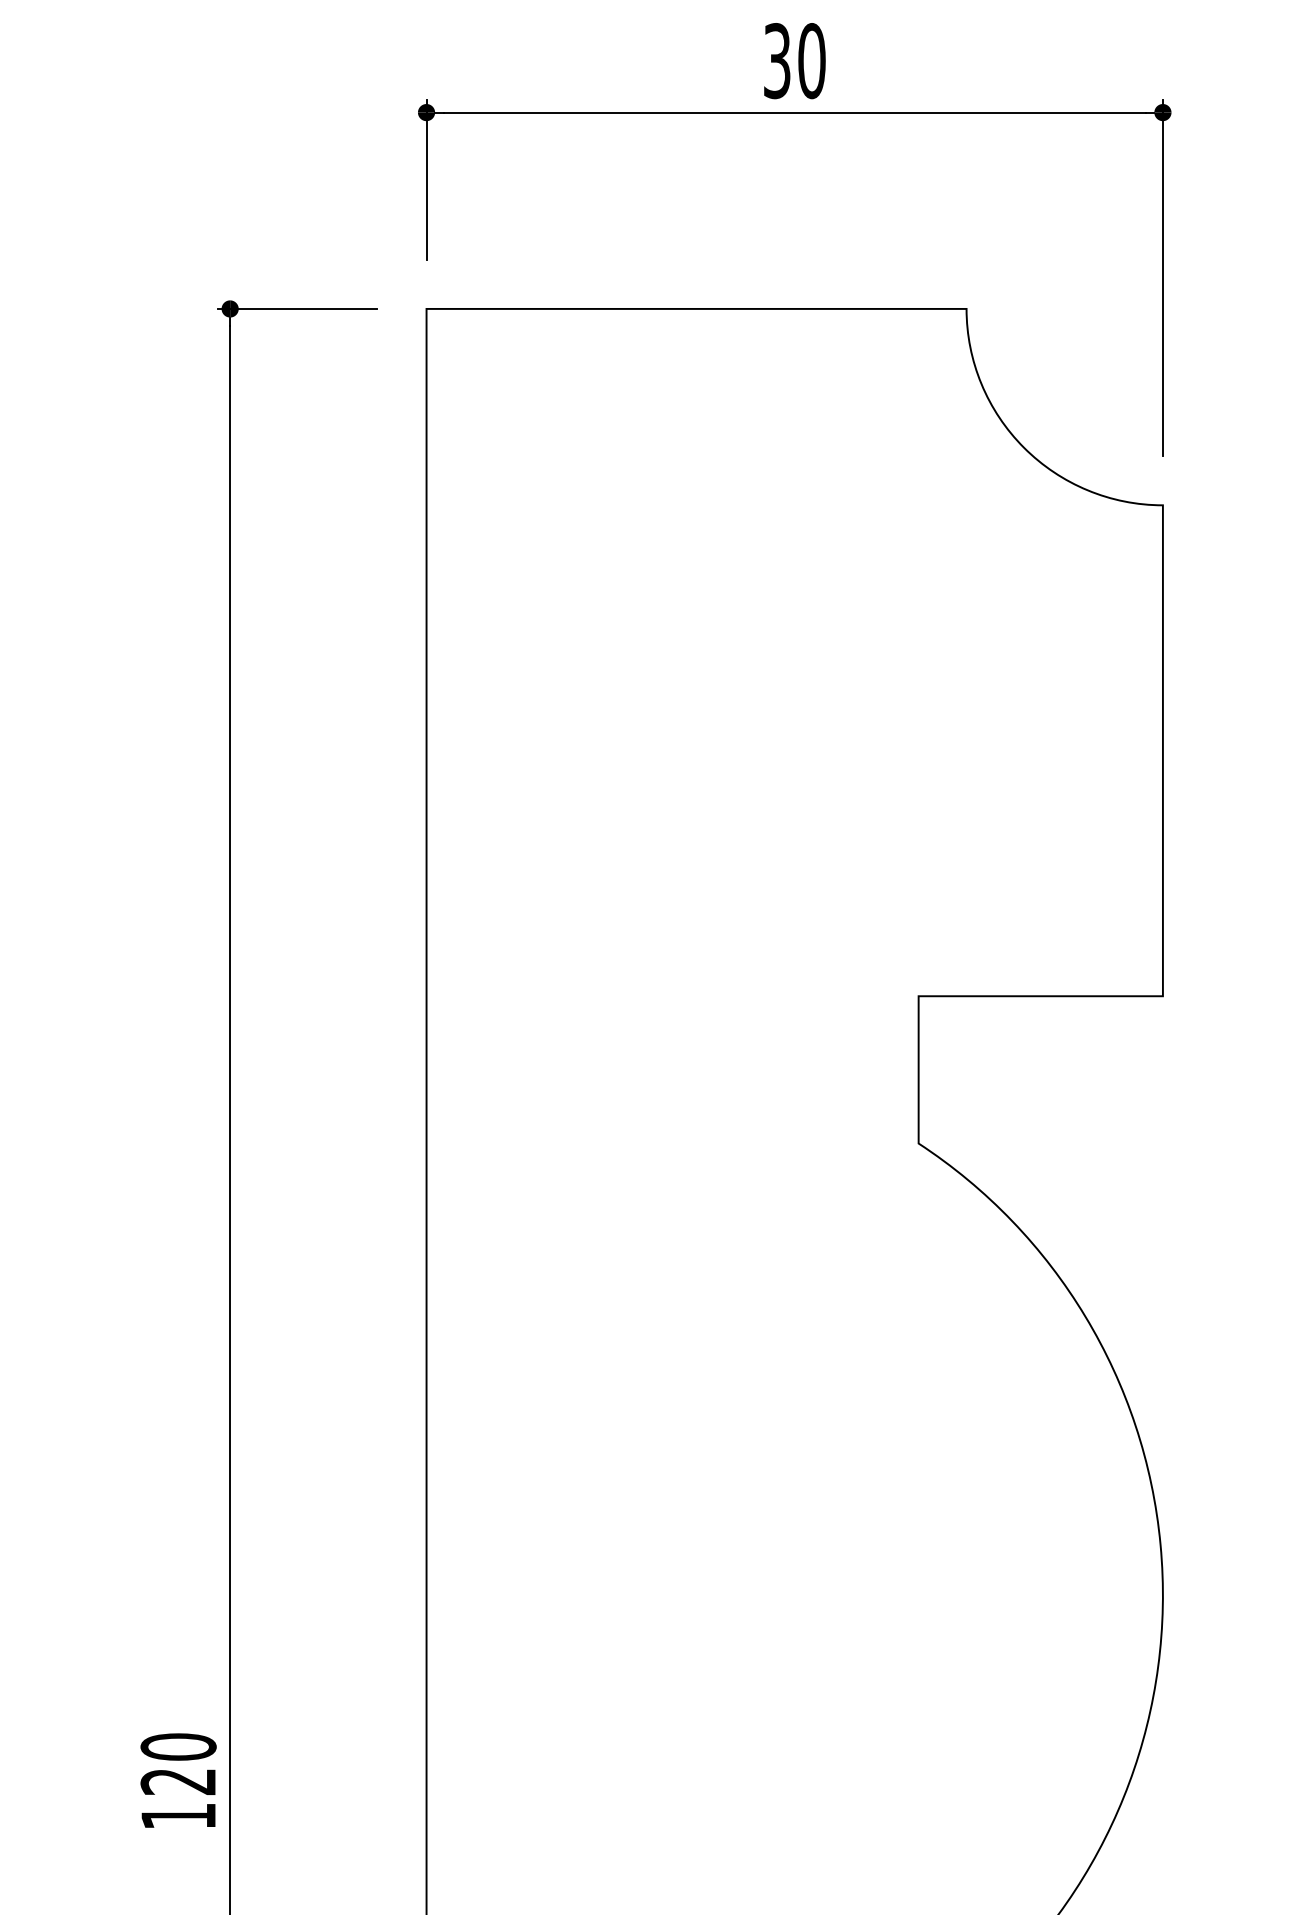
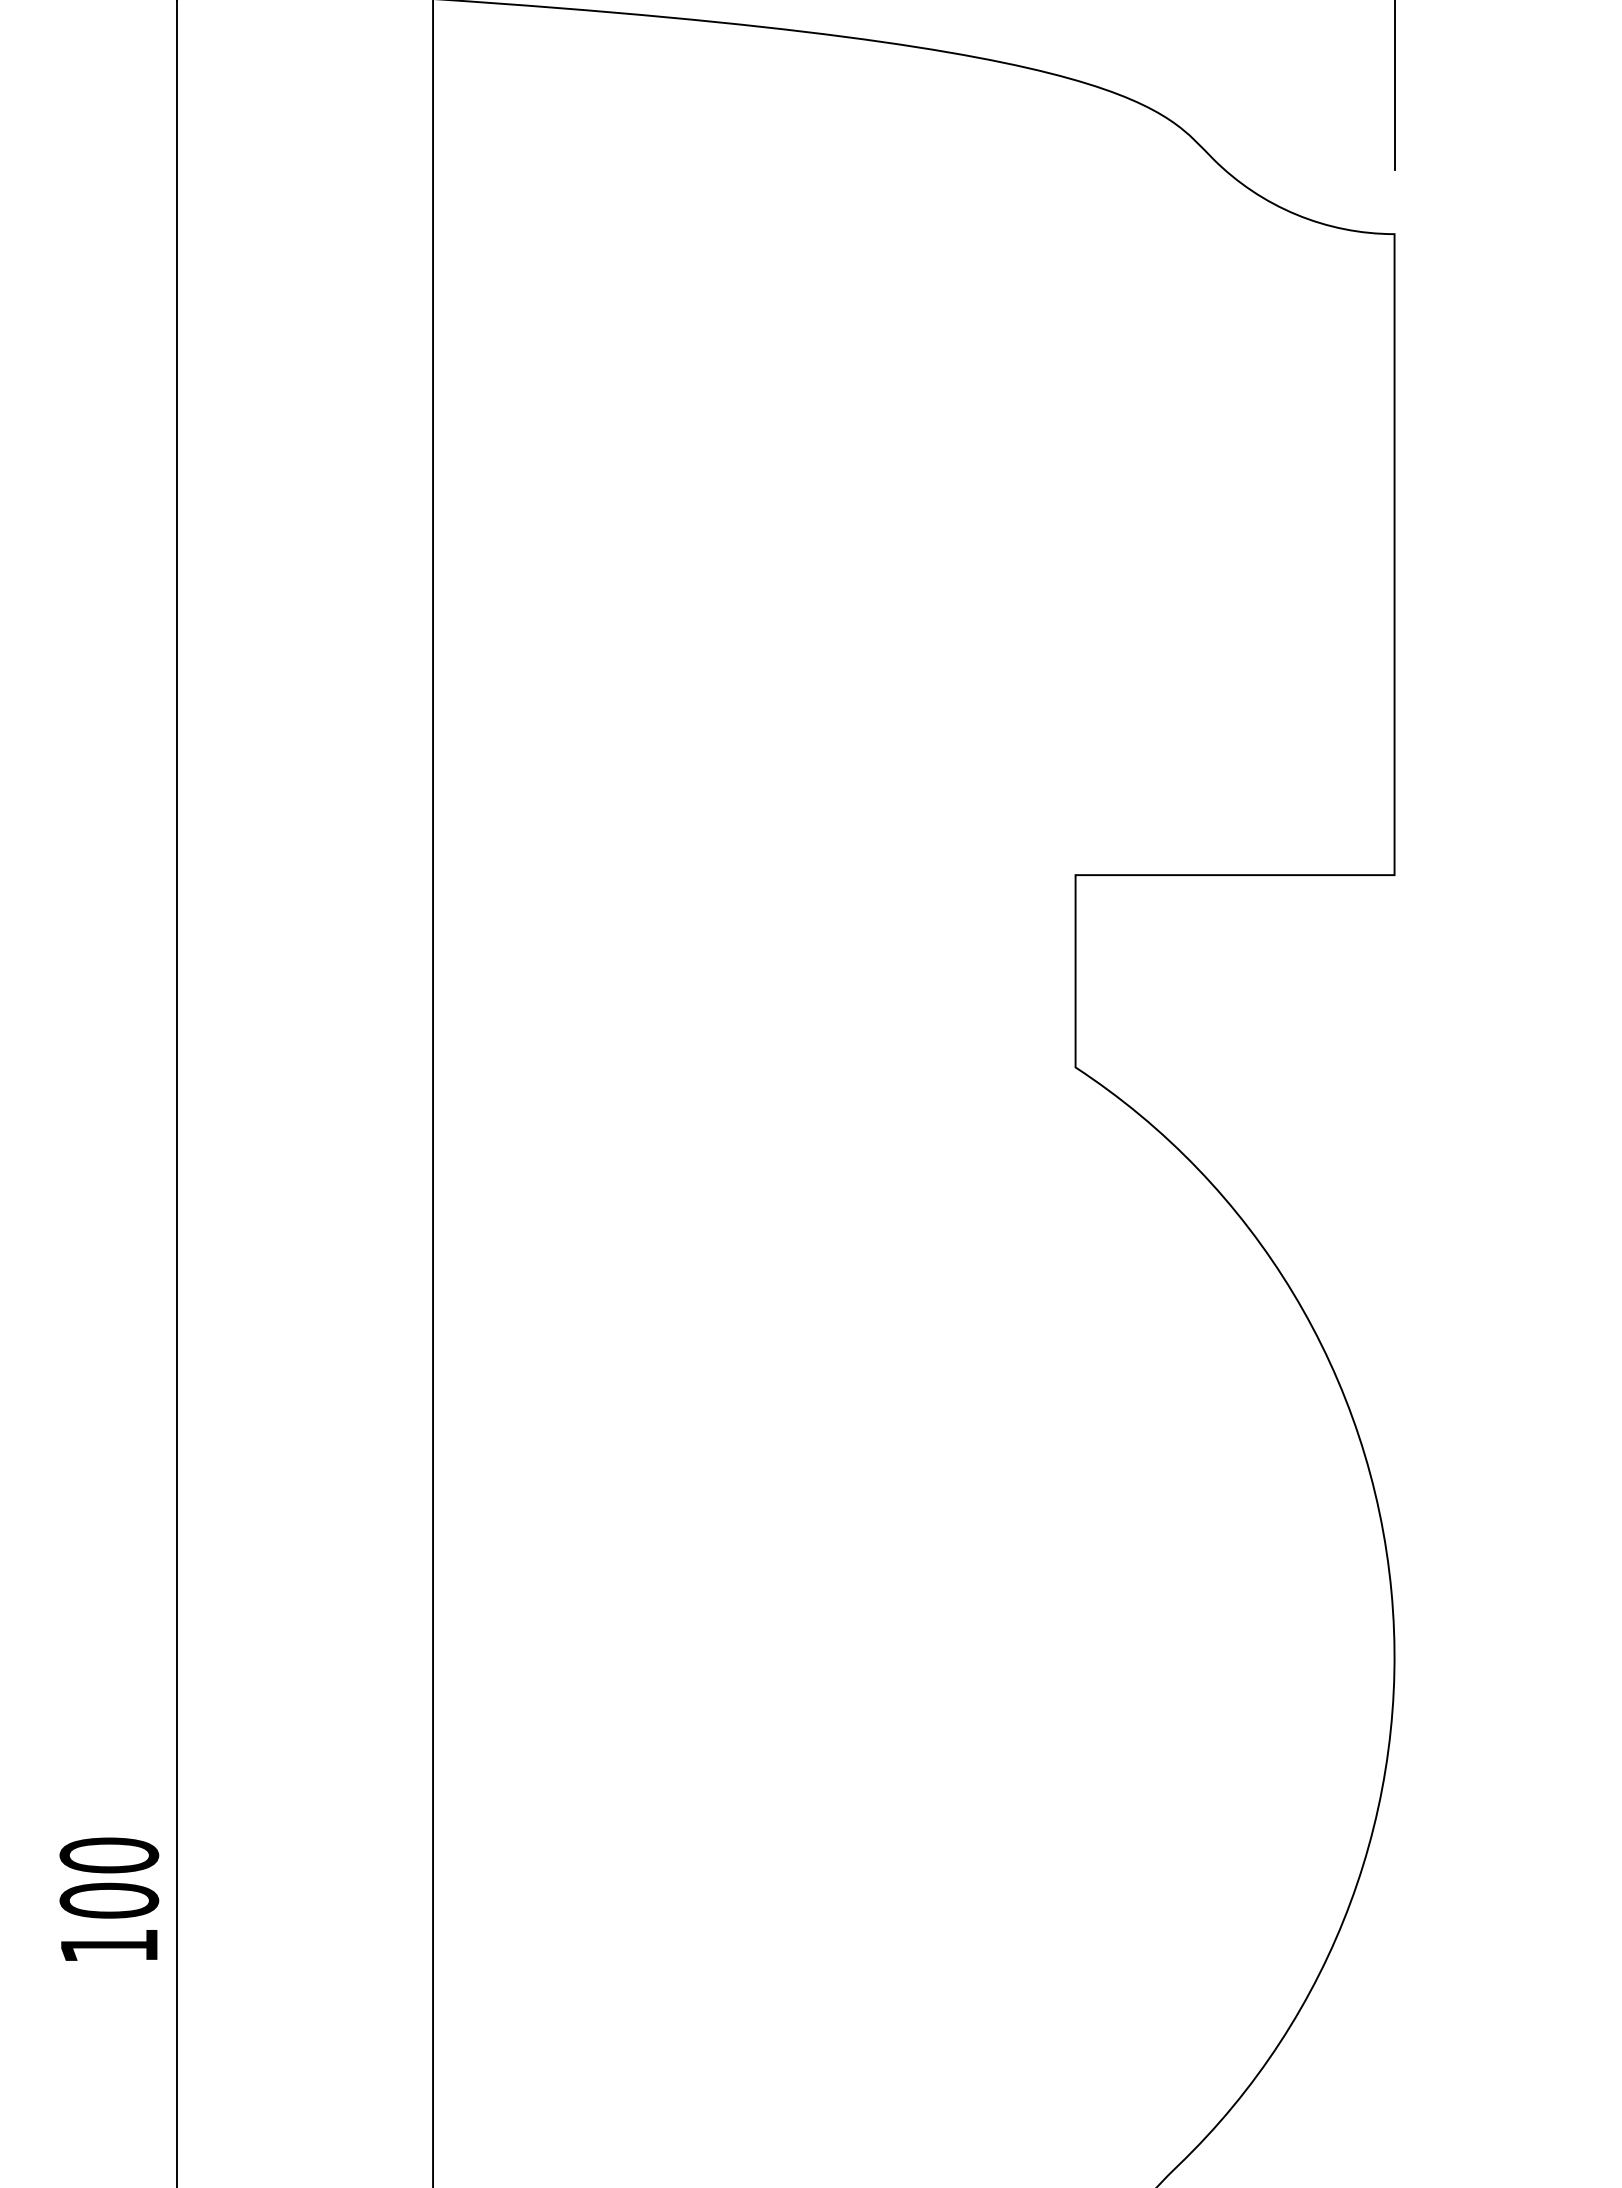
text: (178, 1781) -> (109, 1900), 120 -> 100

